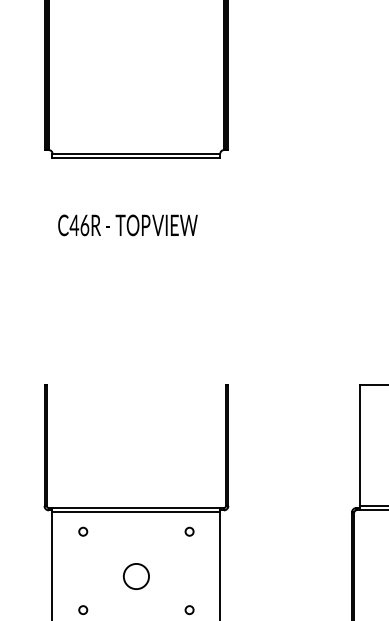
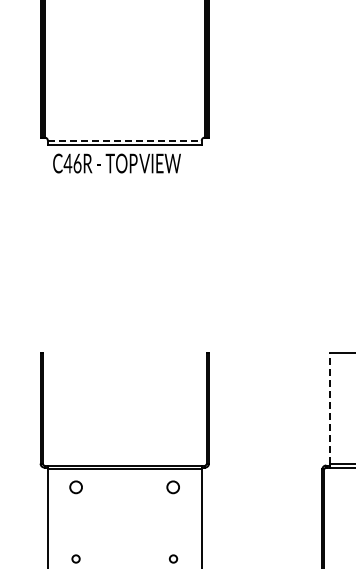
line: (136, 153) -> (124, 140), solid -> dashed
text: (127, 225) -> (116, 163), moved
line: (359, 444) -> (329, 407), solid -> dashed
circle: (82, 530) -> (75, 486), size x1.6
circle: (189, 530) -> (173, 486), size x1.6
circle: (136, 575) -> (124, 527), removed

